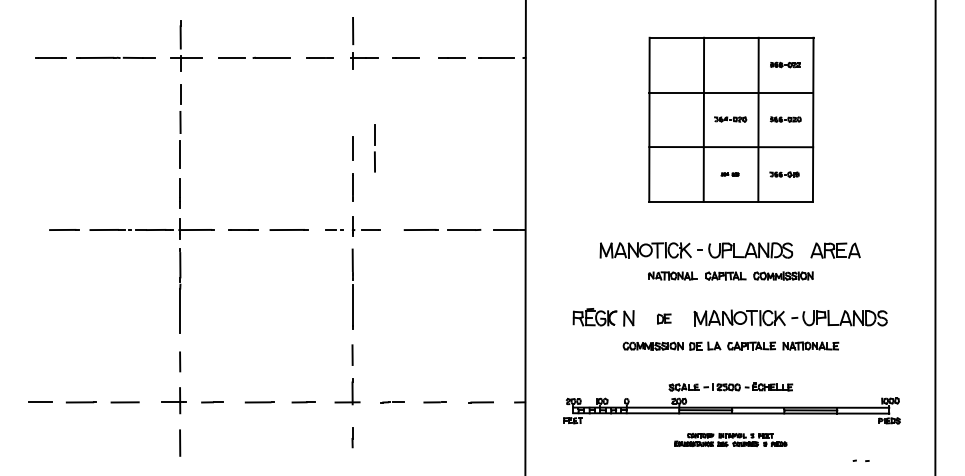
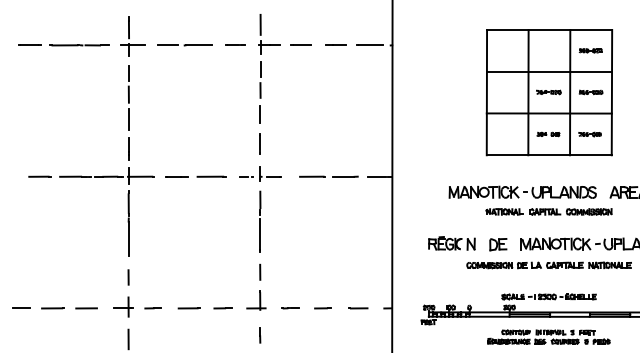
line: (374, 145) -> (260, 77), moved
part: (729, 174) -> (548, 134), size x1.67
part: (663, 318) -> (497, 244), size x1.67
part: (730, 439) -> (548, 336), size x1.43

